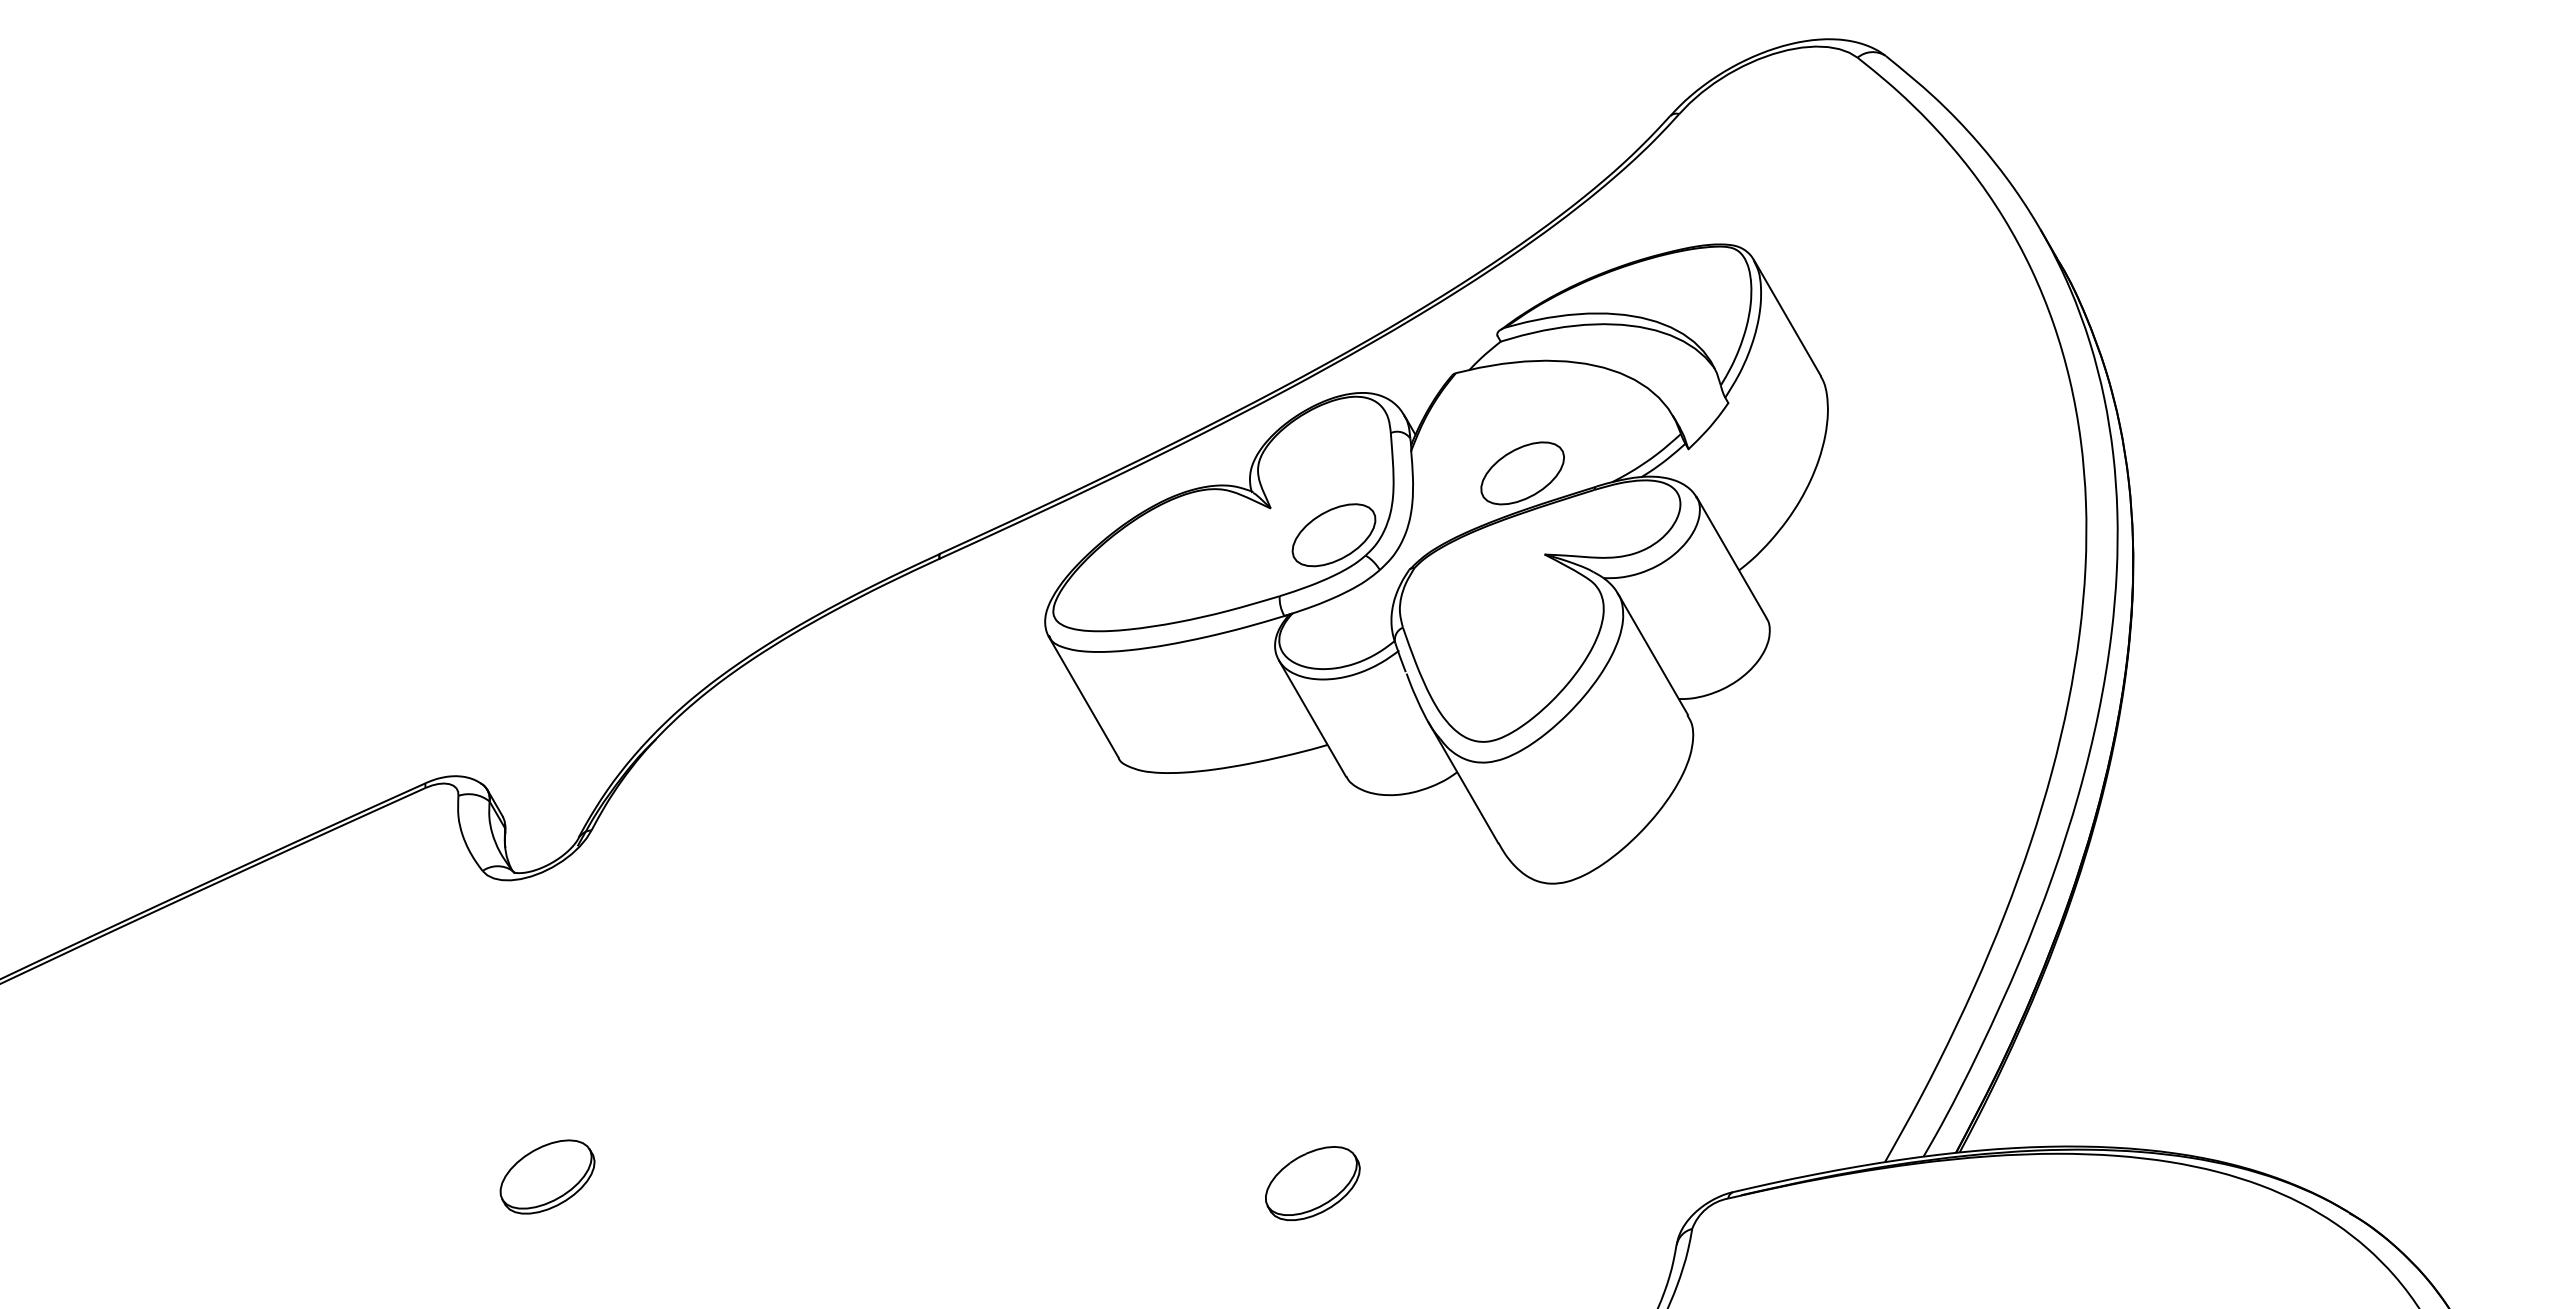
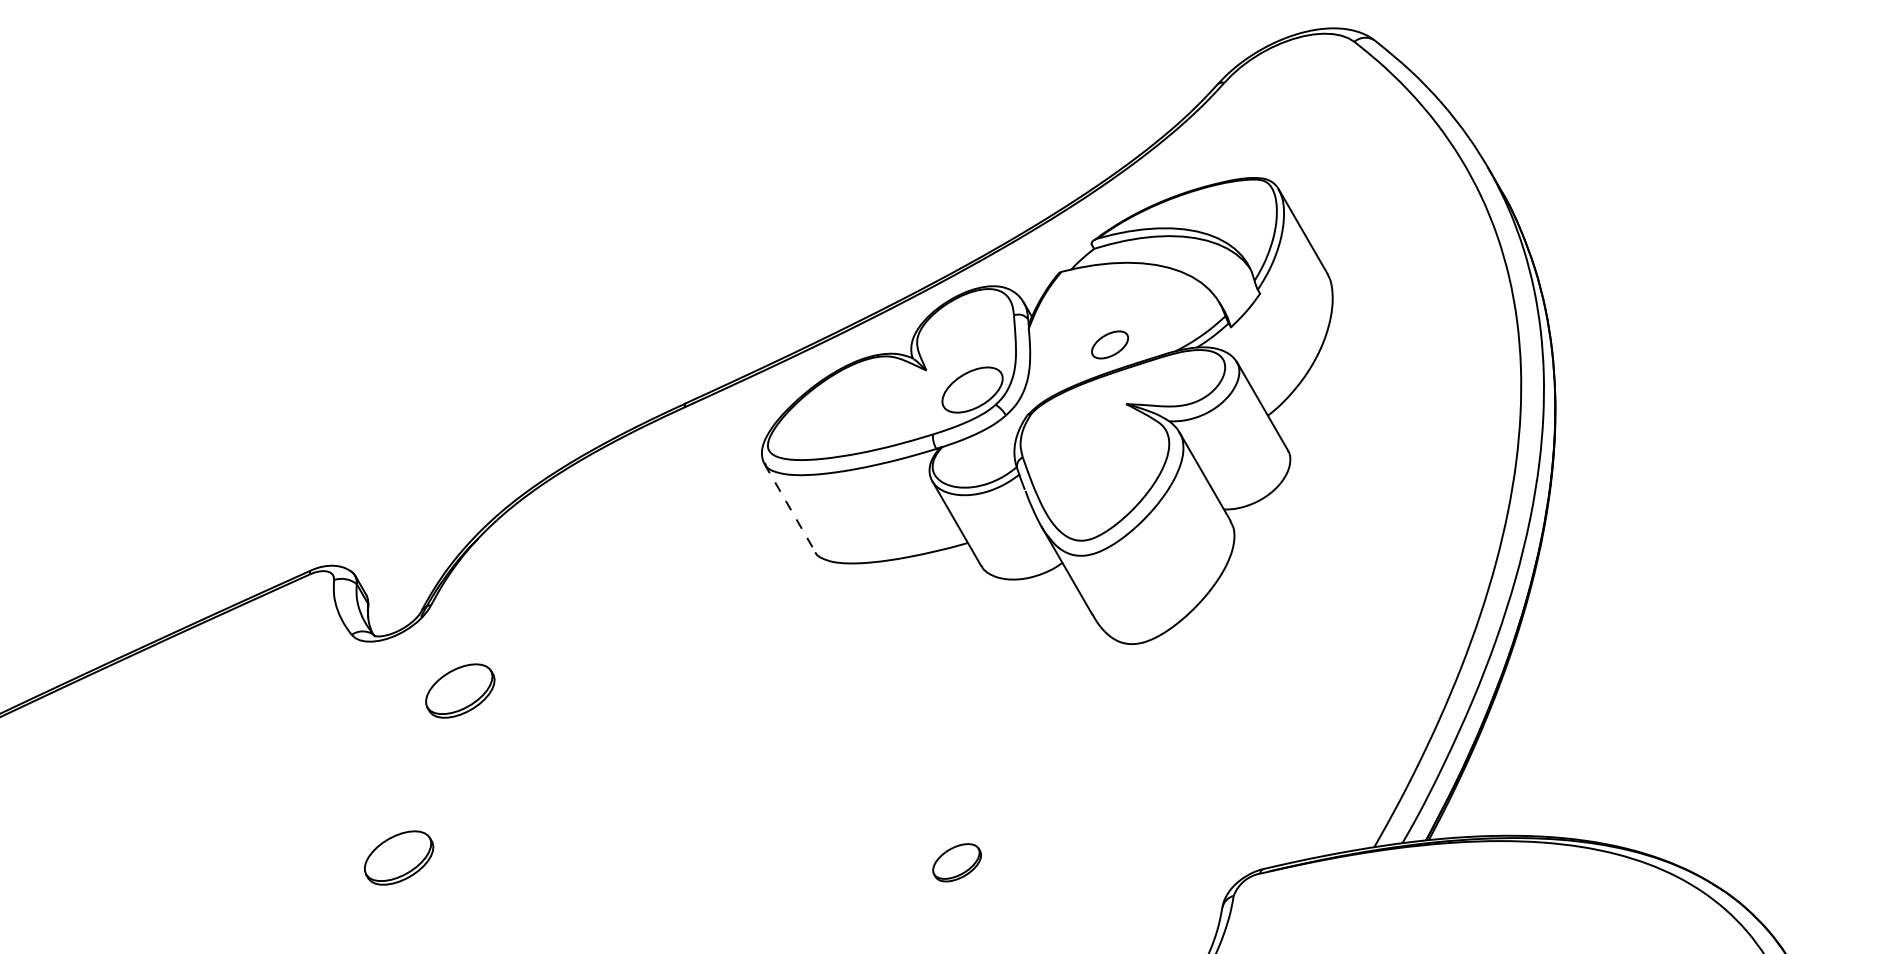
part: (1522, 473) -> (1109, 345), size x0.6
line: (1083, 697) -> (789, 508), solid -> dashed
part: (631, 947) -> (460, 690), added
part: (1312, 1183) -> (956, 862), size x0.7

